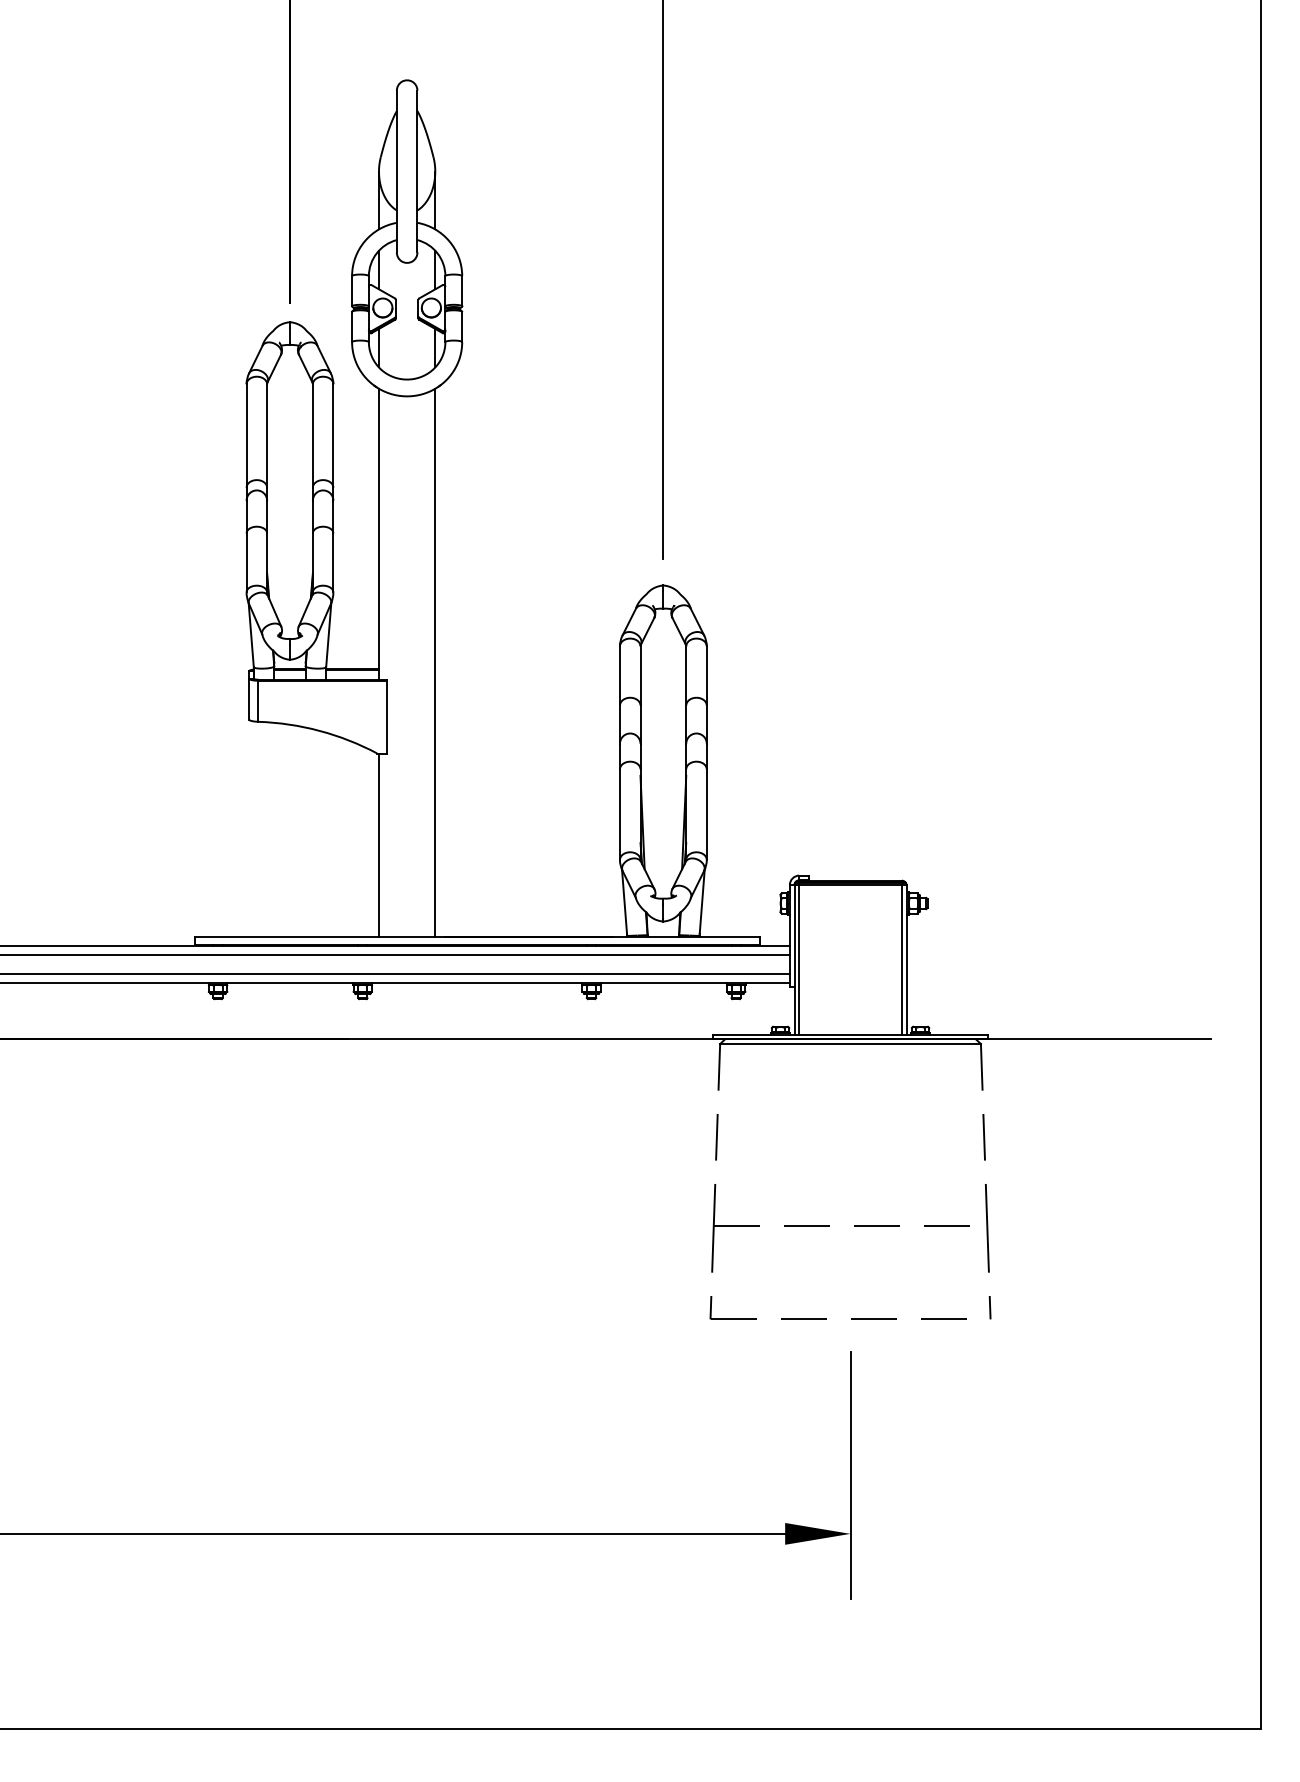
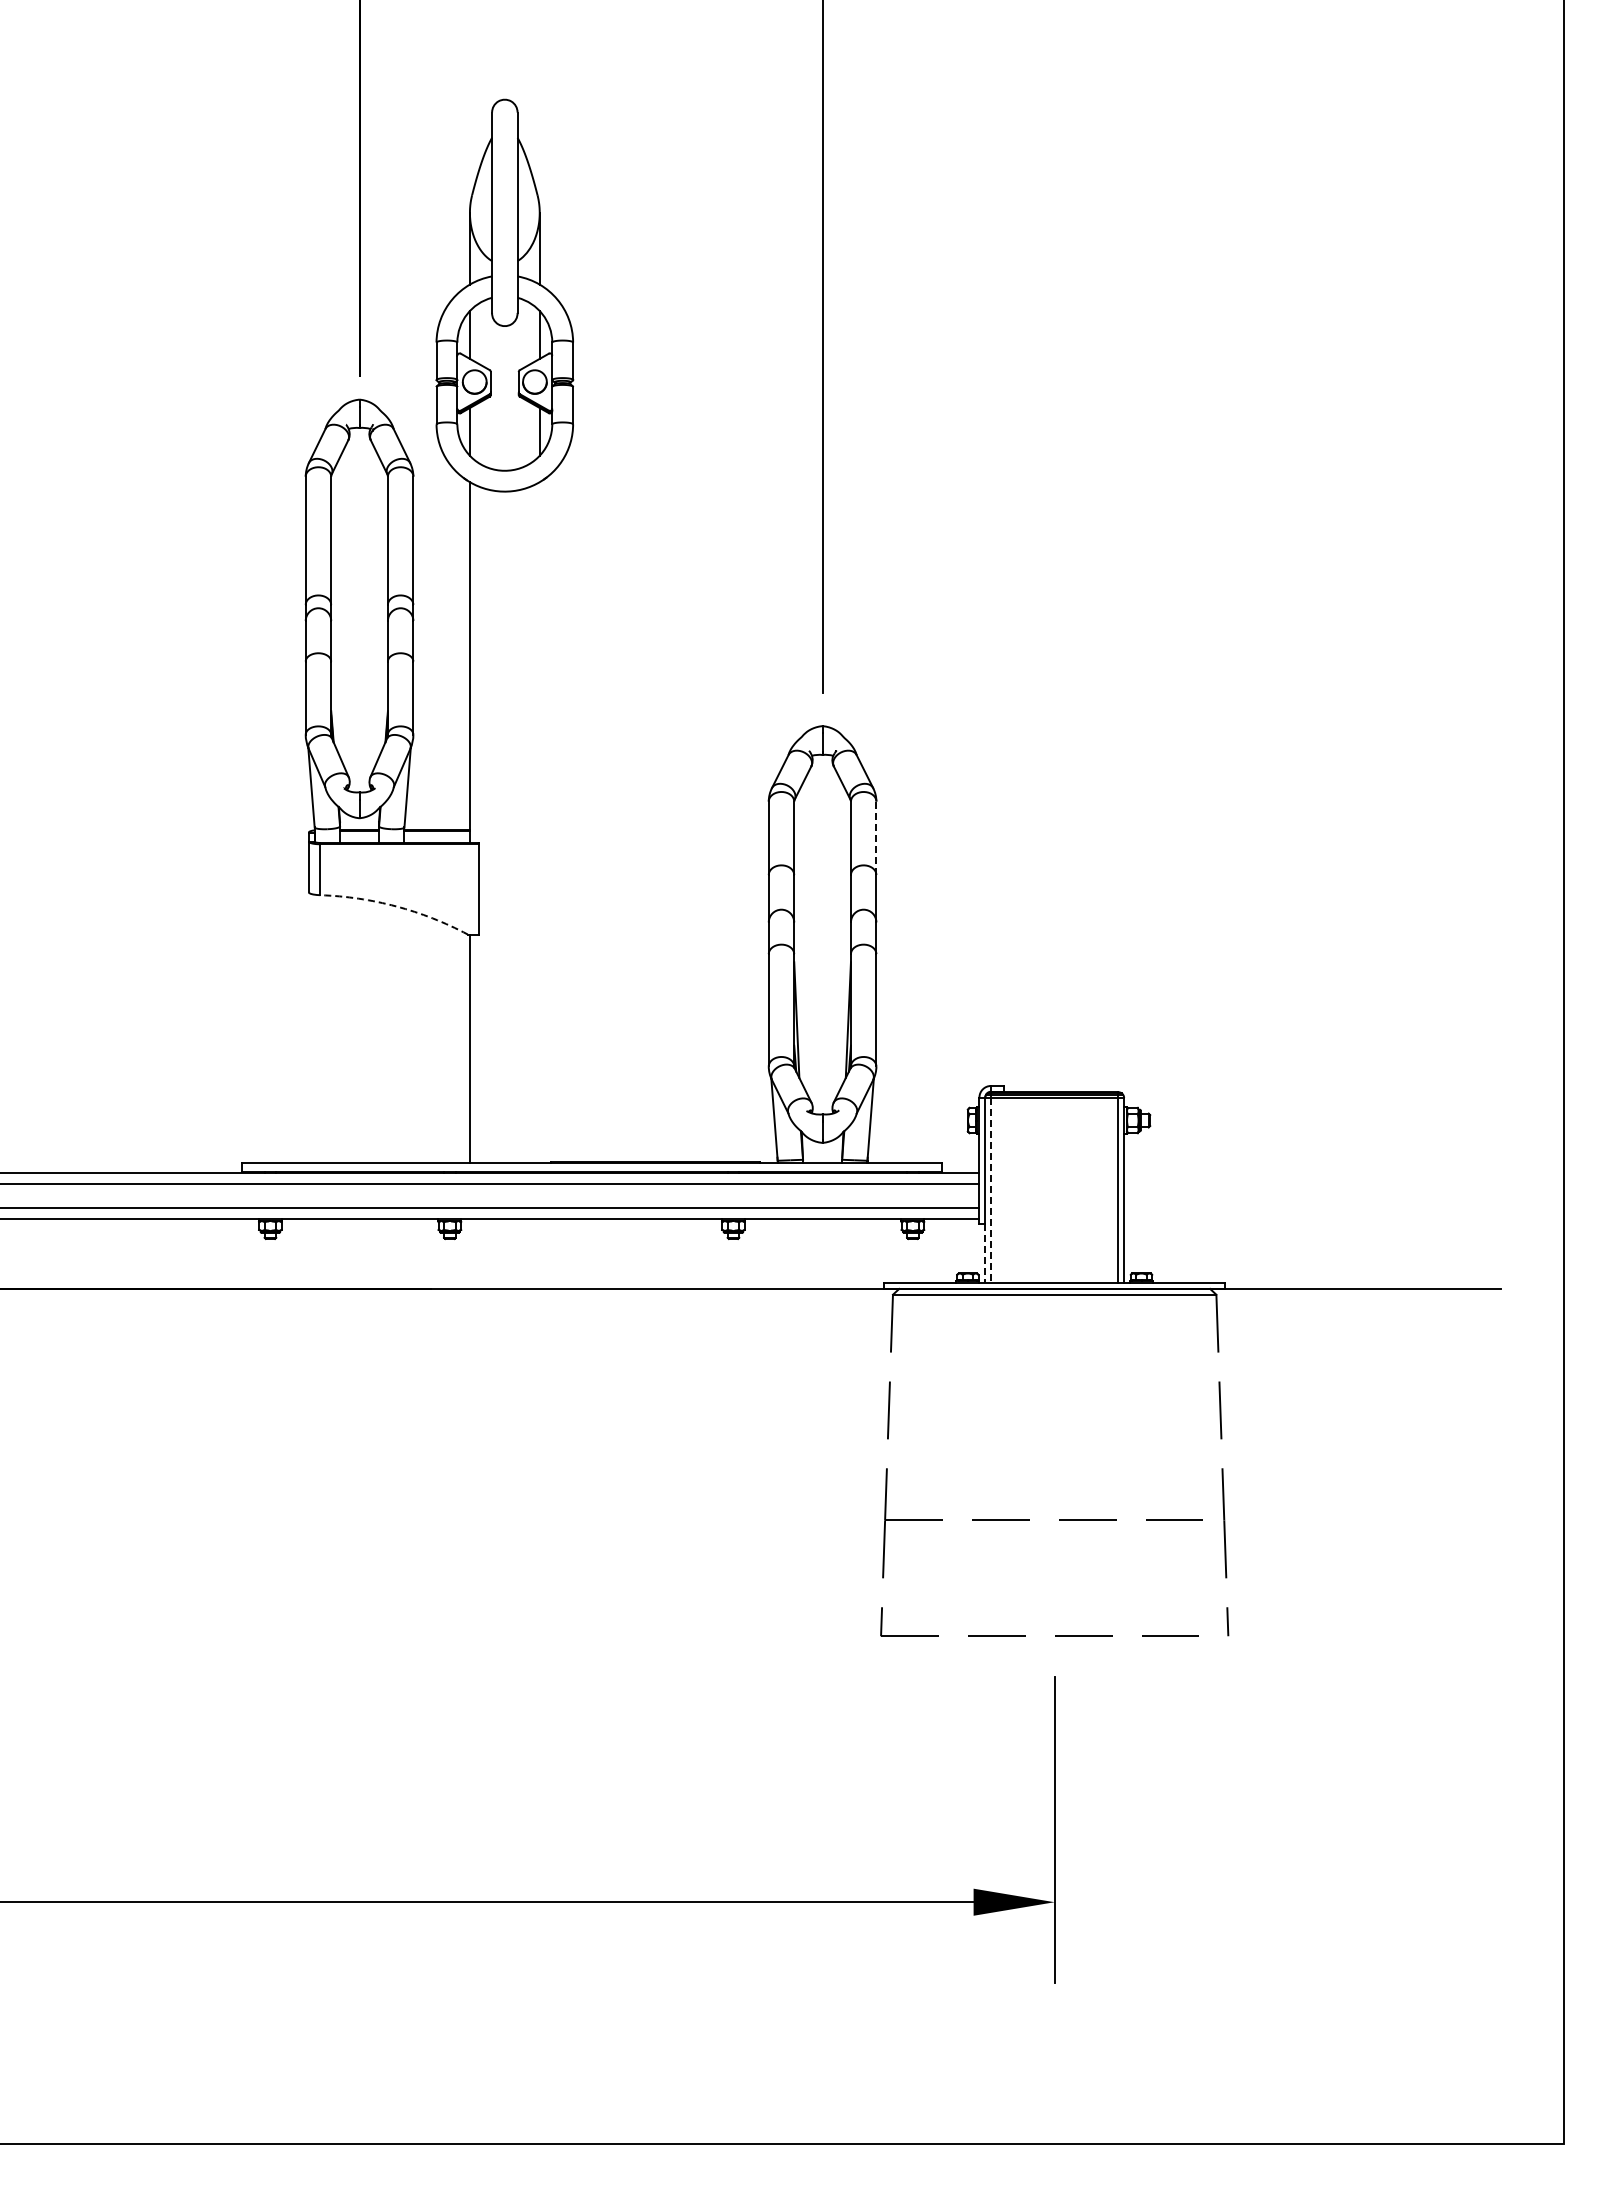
line: (435, 663) -> (539, 822), removed
line: (706, 676) -> (876, 838), solid -> dashed
arc: (319, 730) -> (396, 906), solid -> dashed
line: (799, 959) -> (991, 1190), solid -> dashed
line: (794, 1010) -> (985, 1253), solid -> dashed

